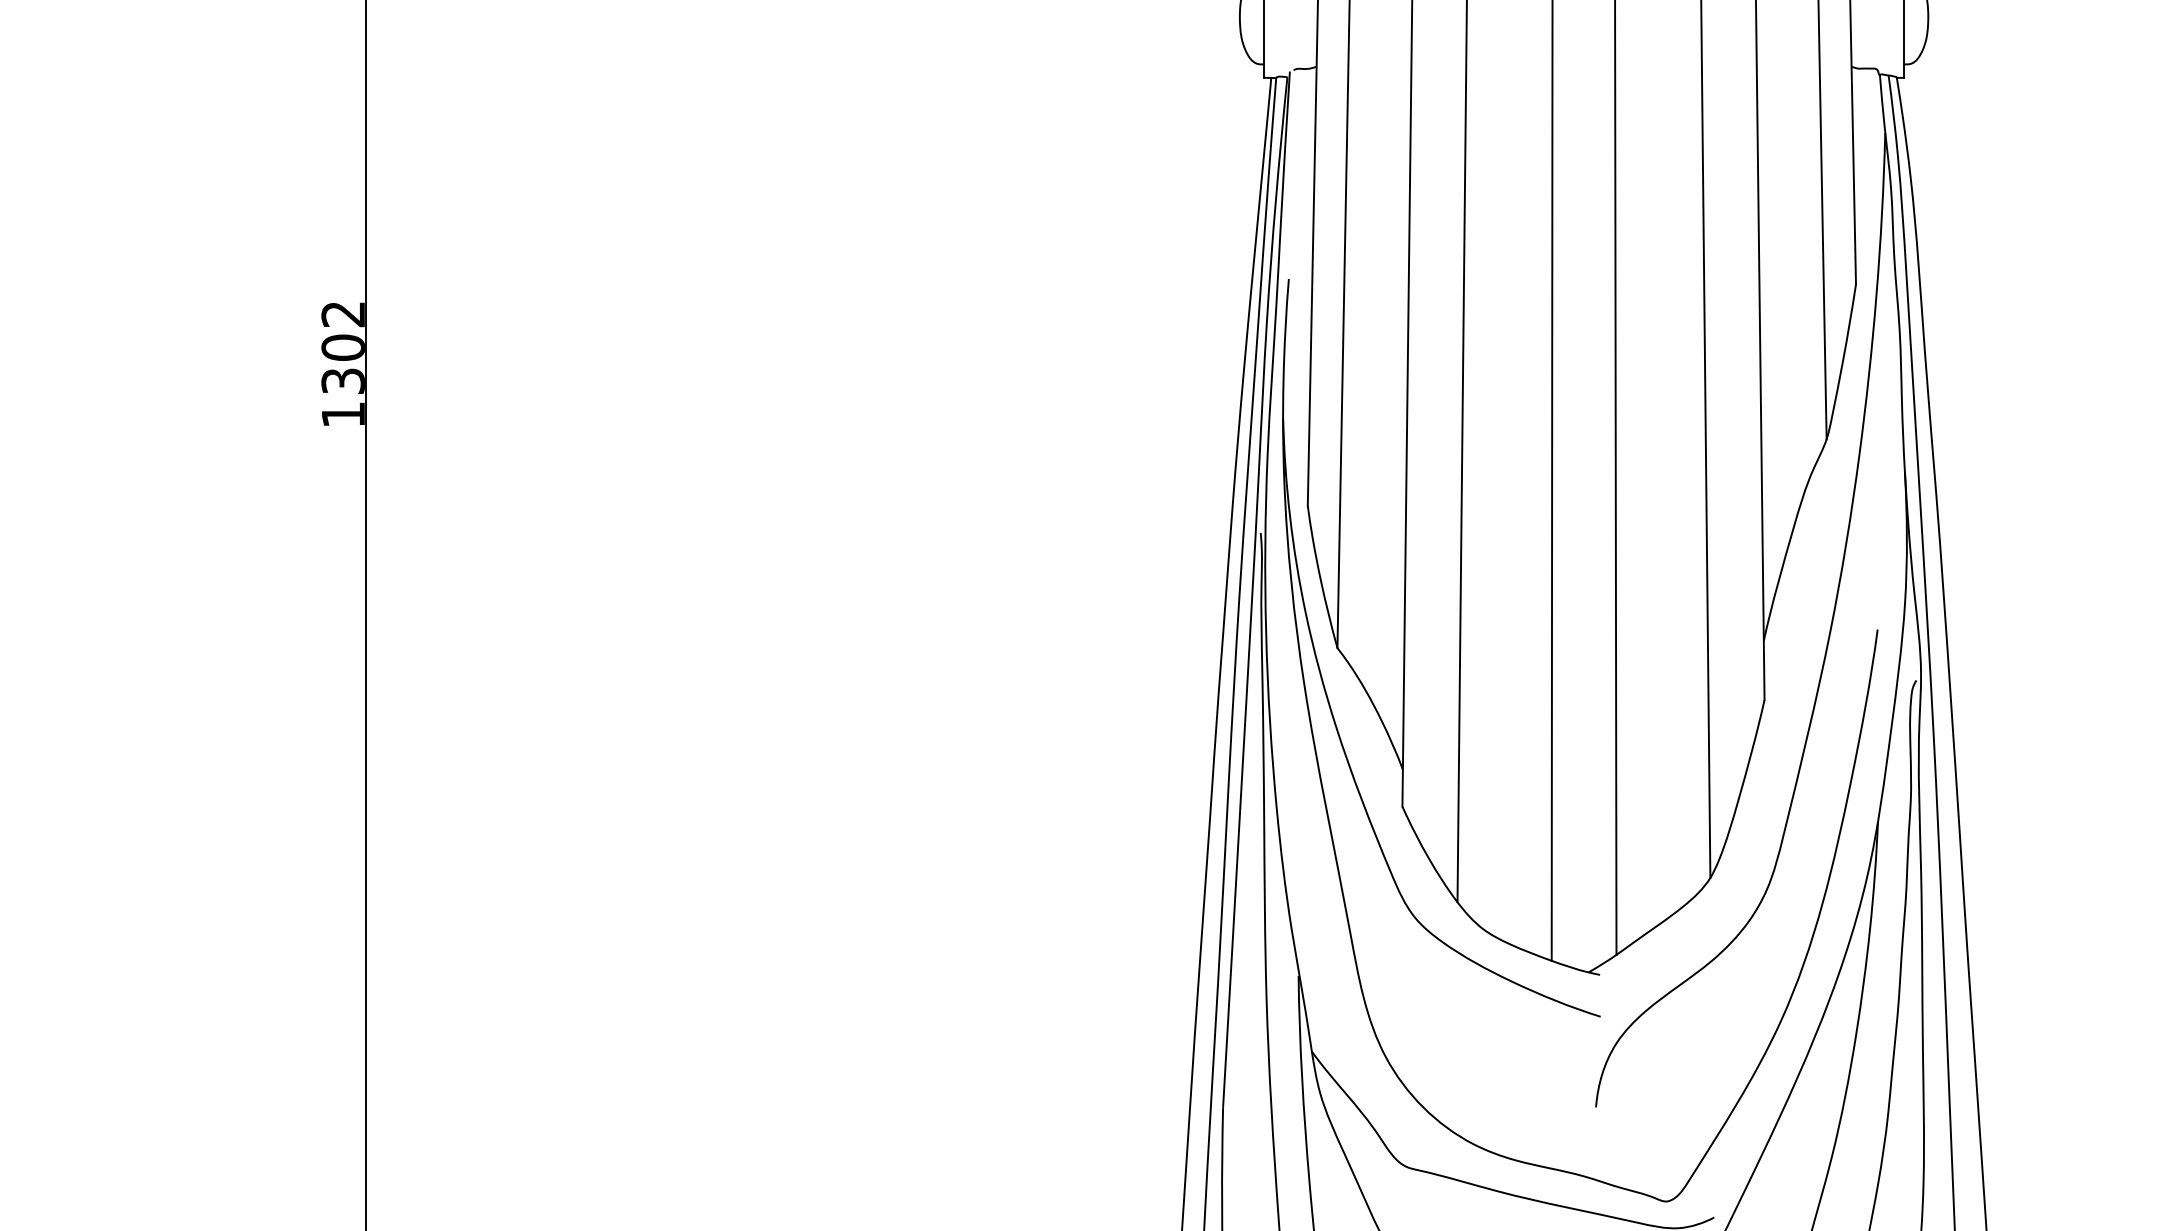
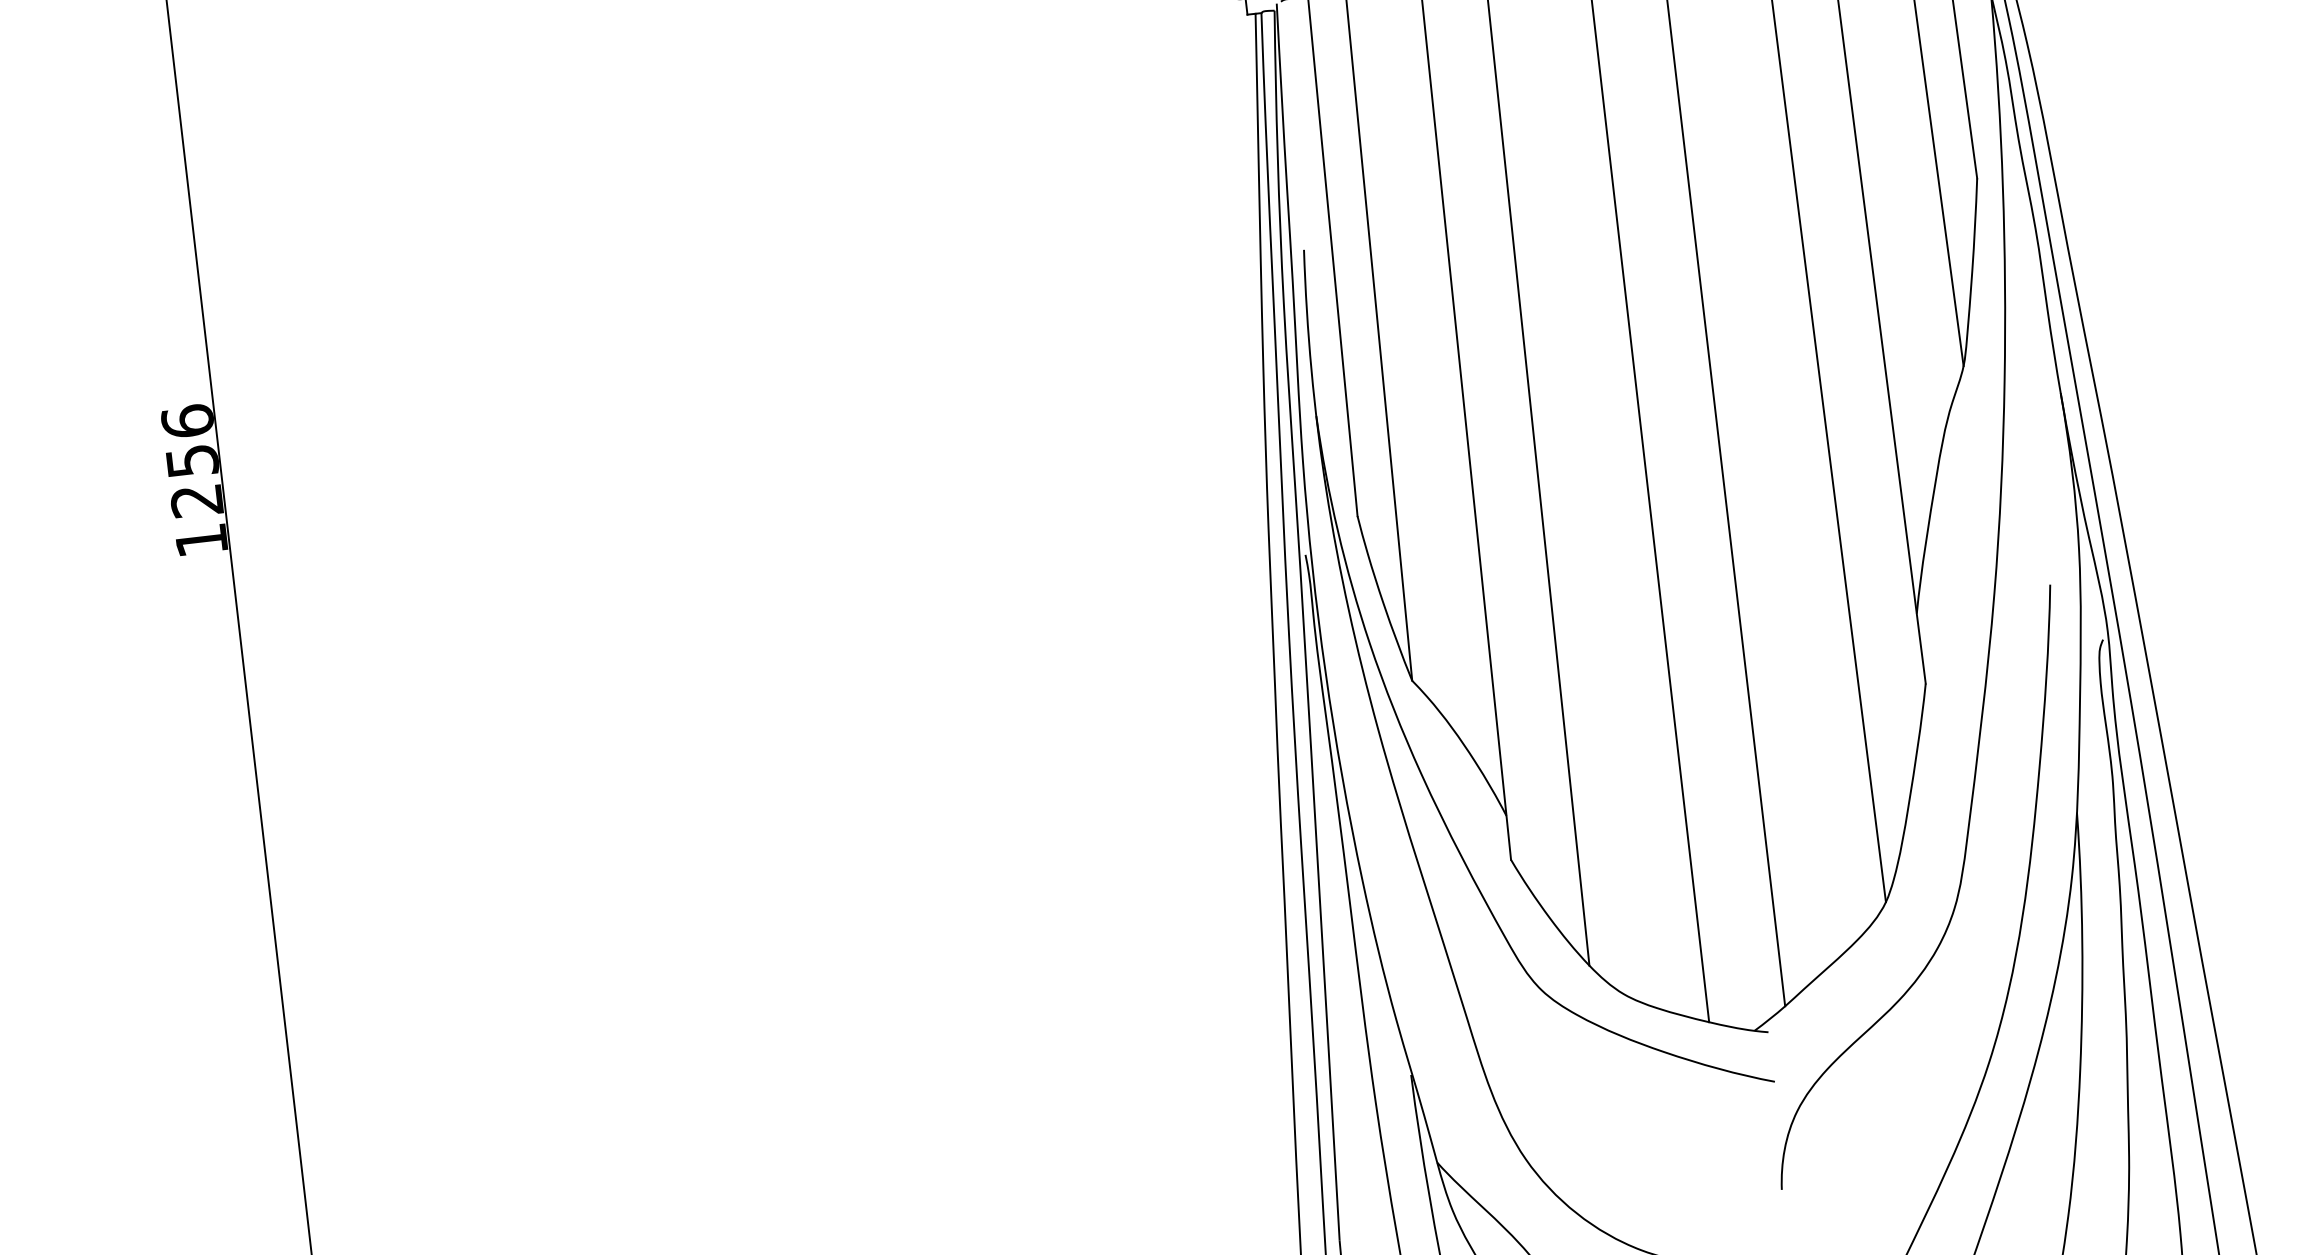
text: (342, 347) -> (191, 460), 1302 -> 1256

